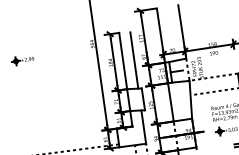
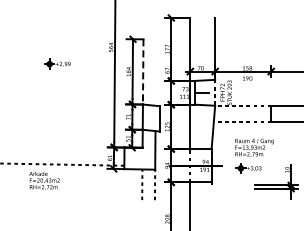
part: (22, 59) -> (57, 63), moved
line: (133, 59) -> (155, 72), removed
line: (123, 60) -> (143, 71), solid -> dashed

